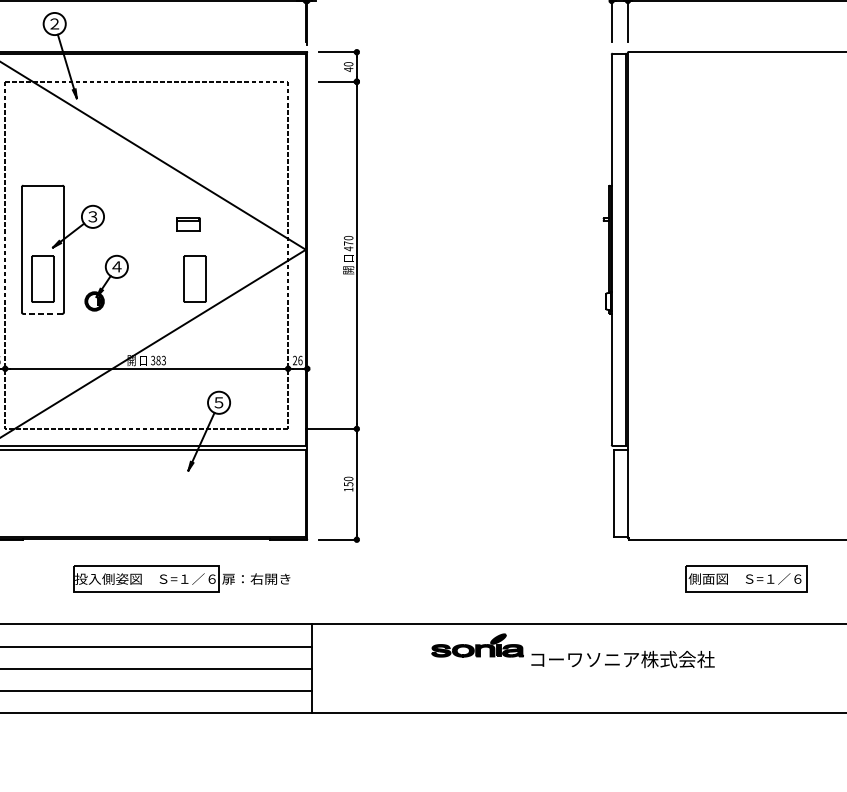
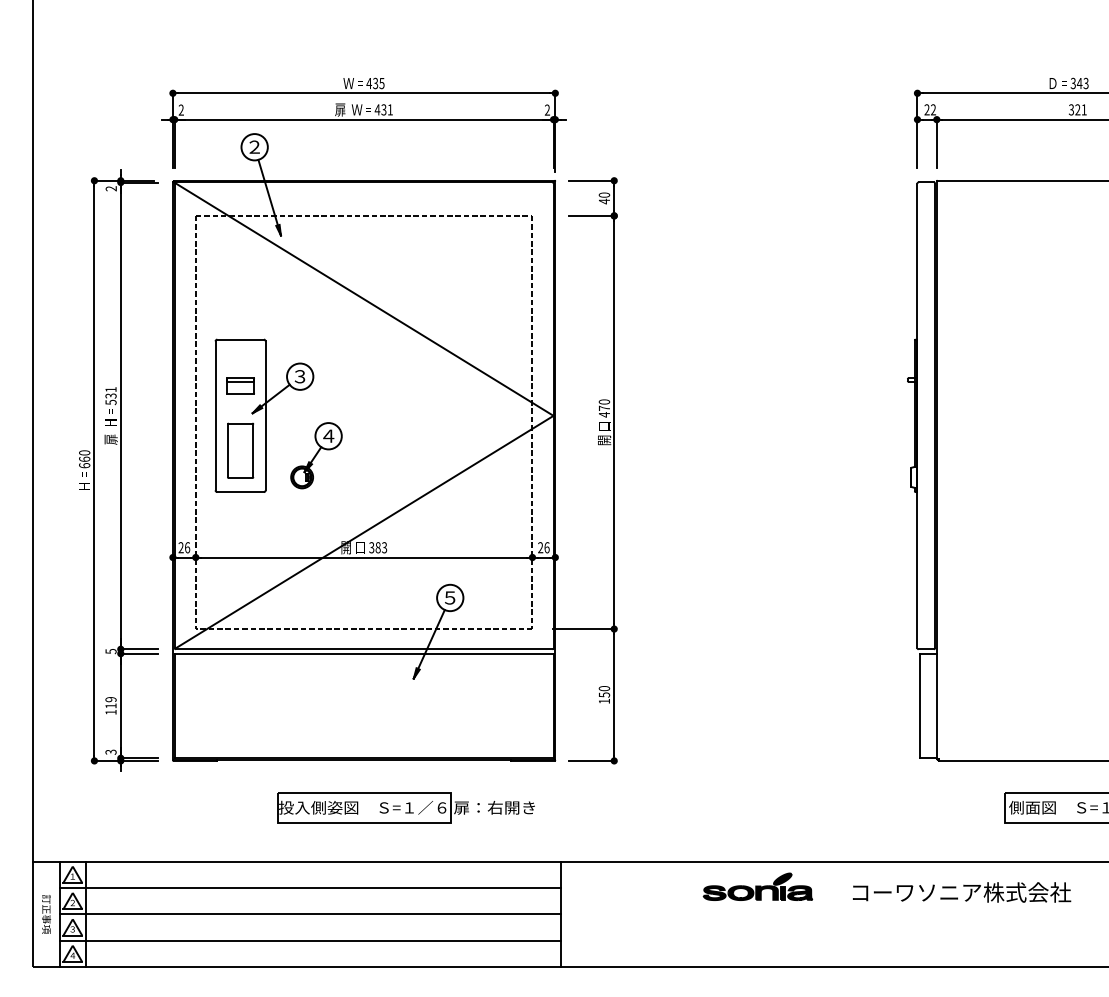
part: (188, 224) -> (240, 385), moved
part: (194, 278) -> (421, 450), removed
line: (42, 314) -> (240, 492), dashed -> solid
text: (623, 659) -> (962, 892), moved

